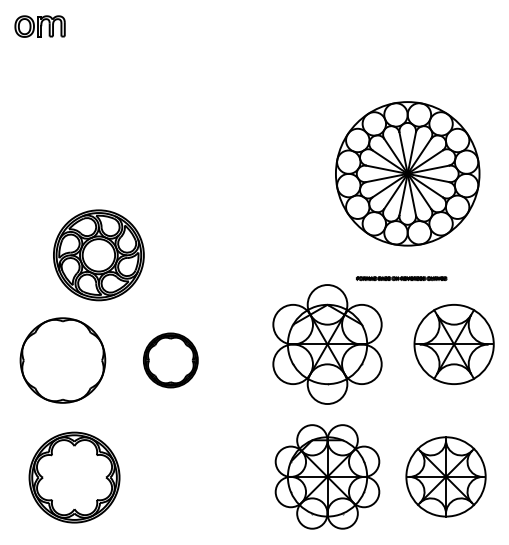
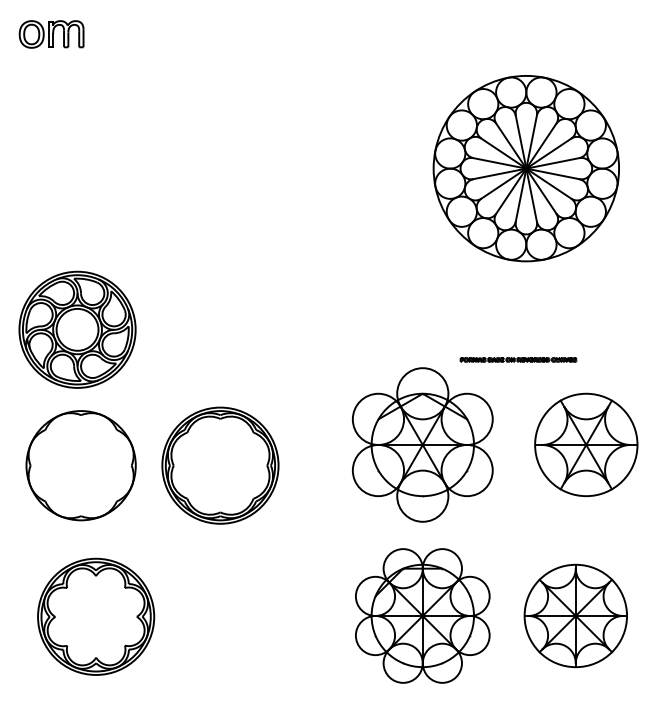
part: (407, 173) -> (525, 168), moved
part: (98, 255) -> (77, 329), moved
part: (170, 360) -> (220, 465), size x1.67

